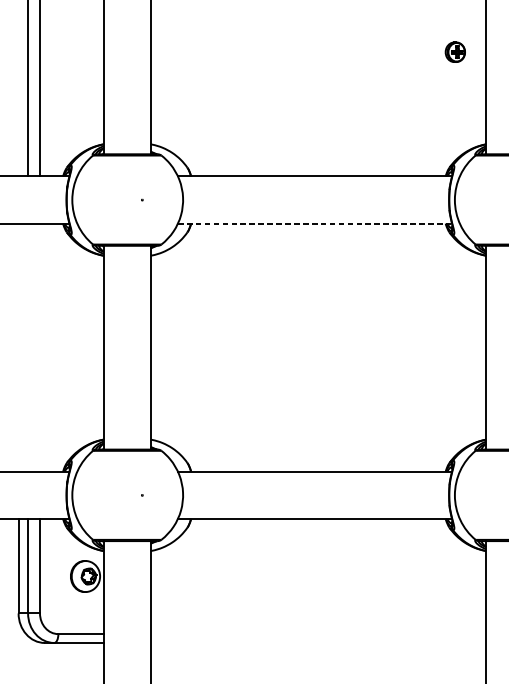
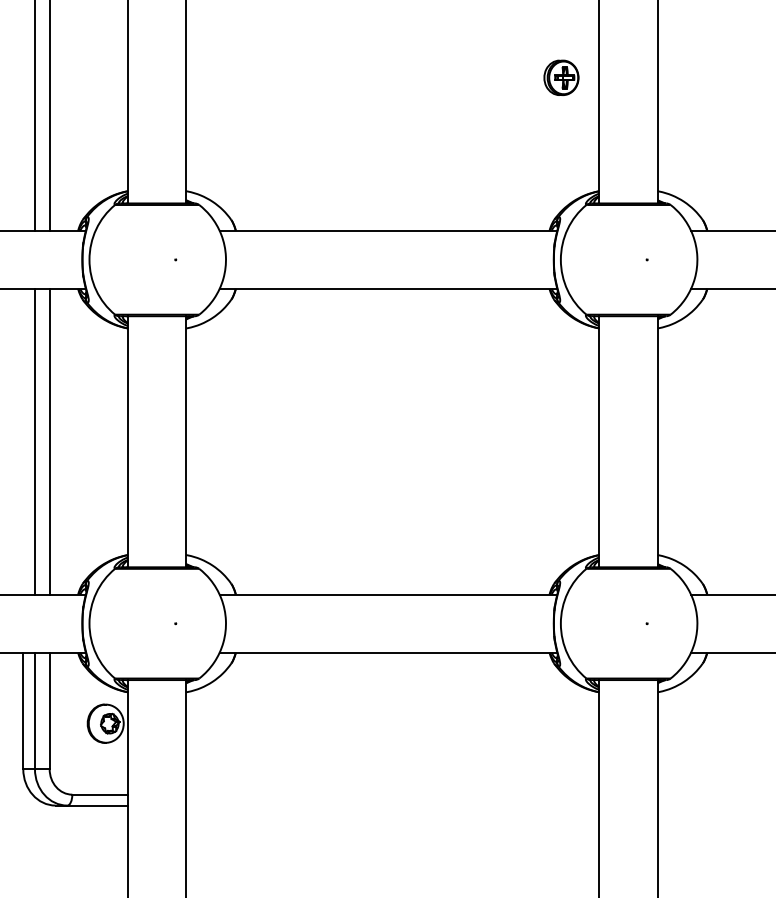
part: (455, 52) -> (561, 77), size x1.43
line: (315, 223) -> (388, 288), dashed -> solid
line: (27, 347) -> (34, 441), added
line: (39, 347) -> (49, 441), added

